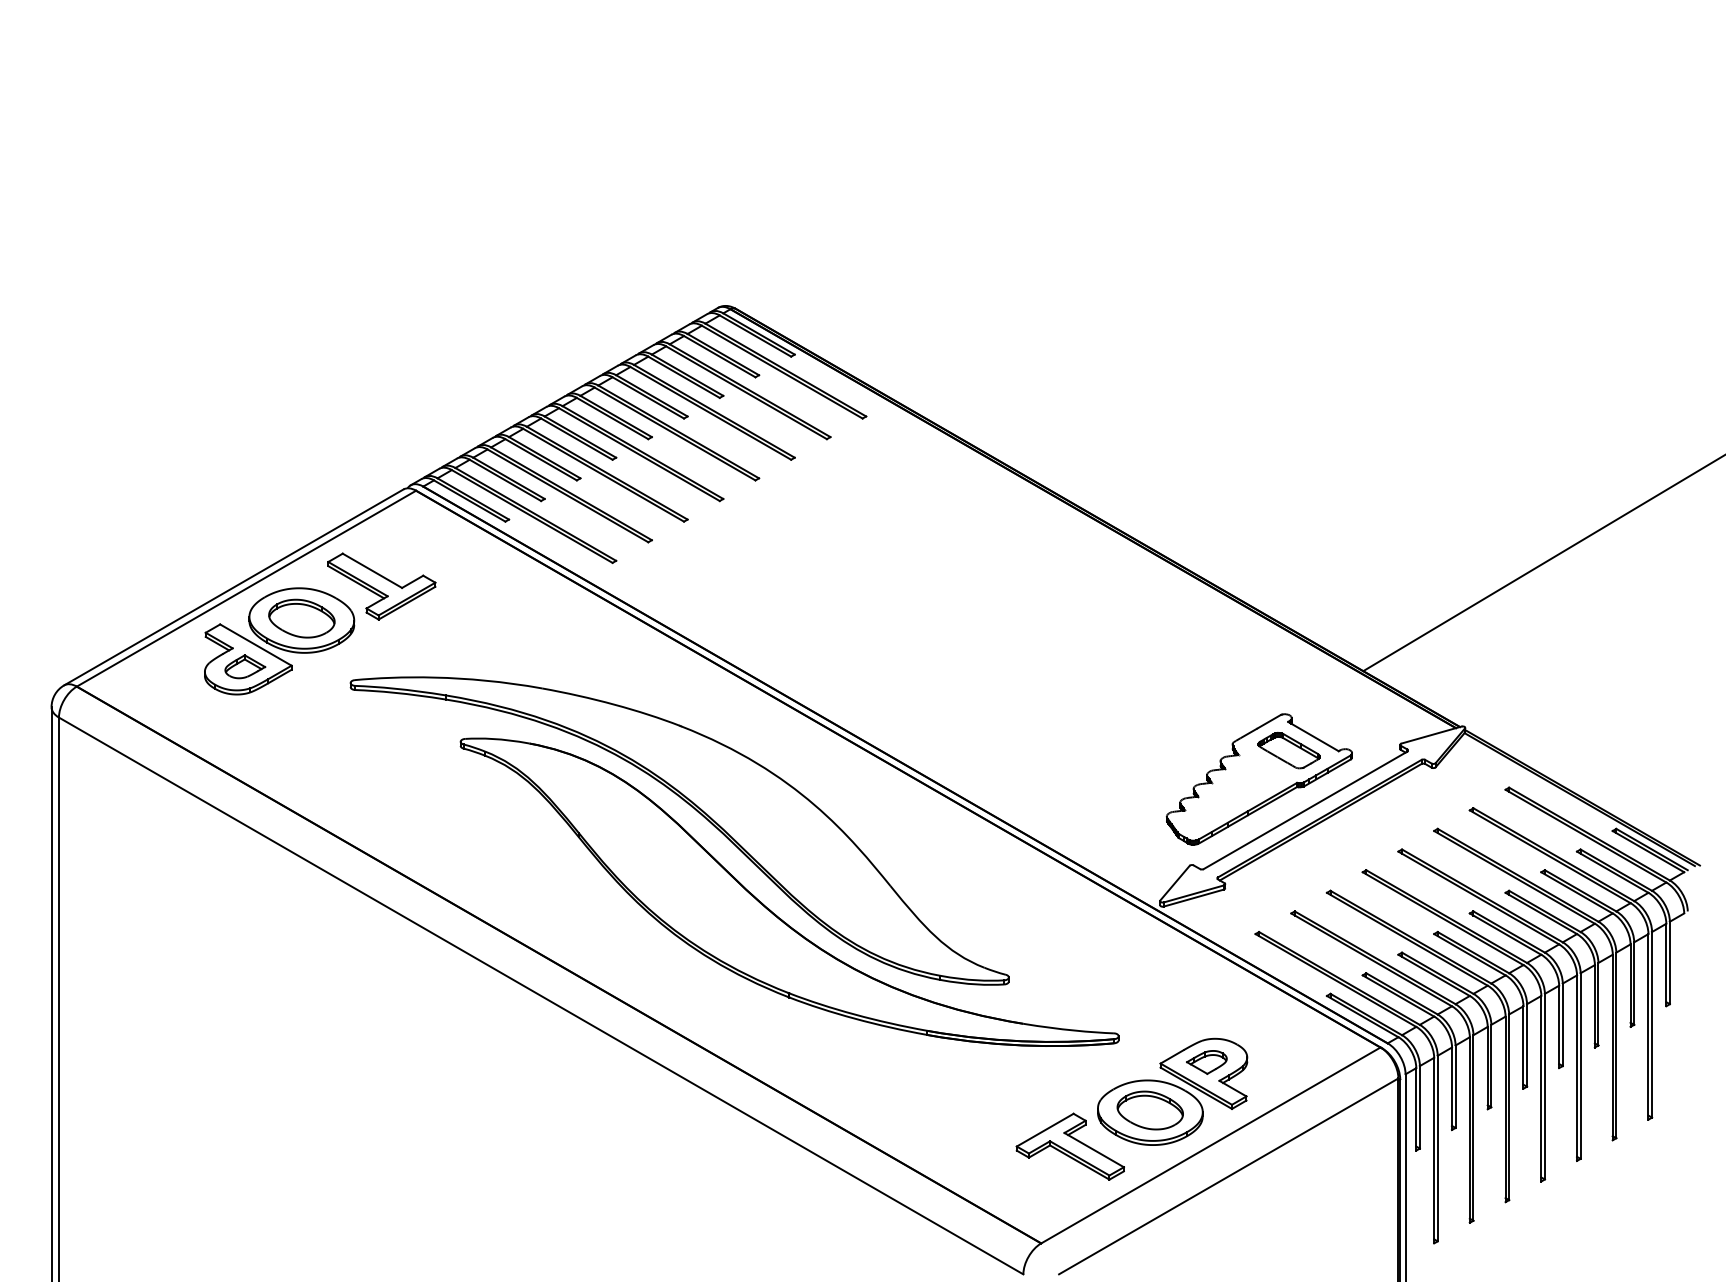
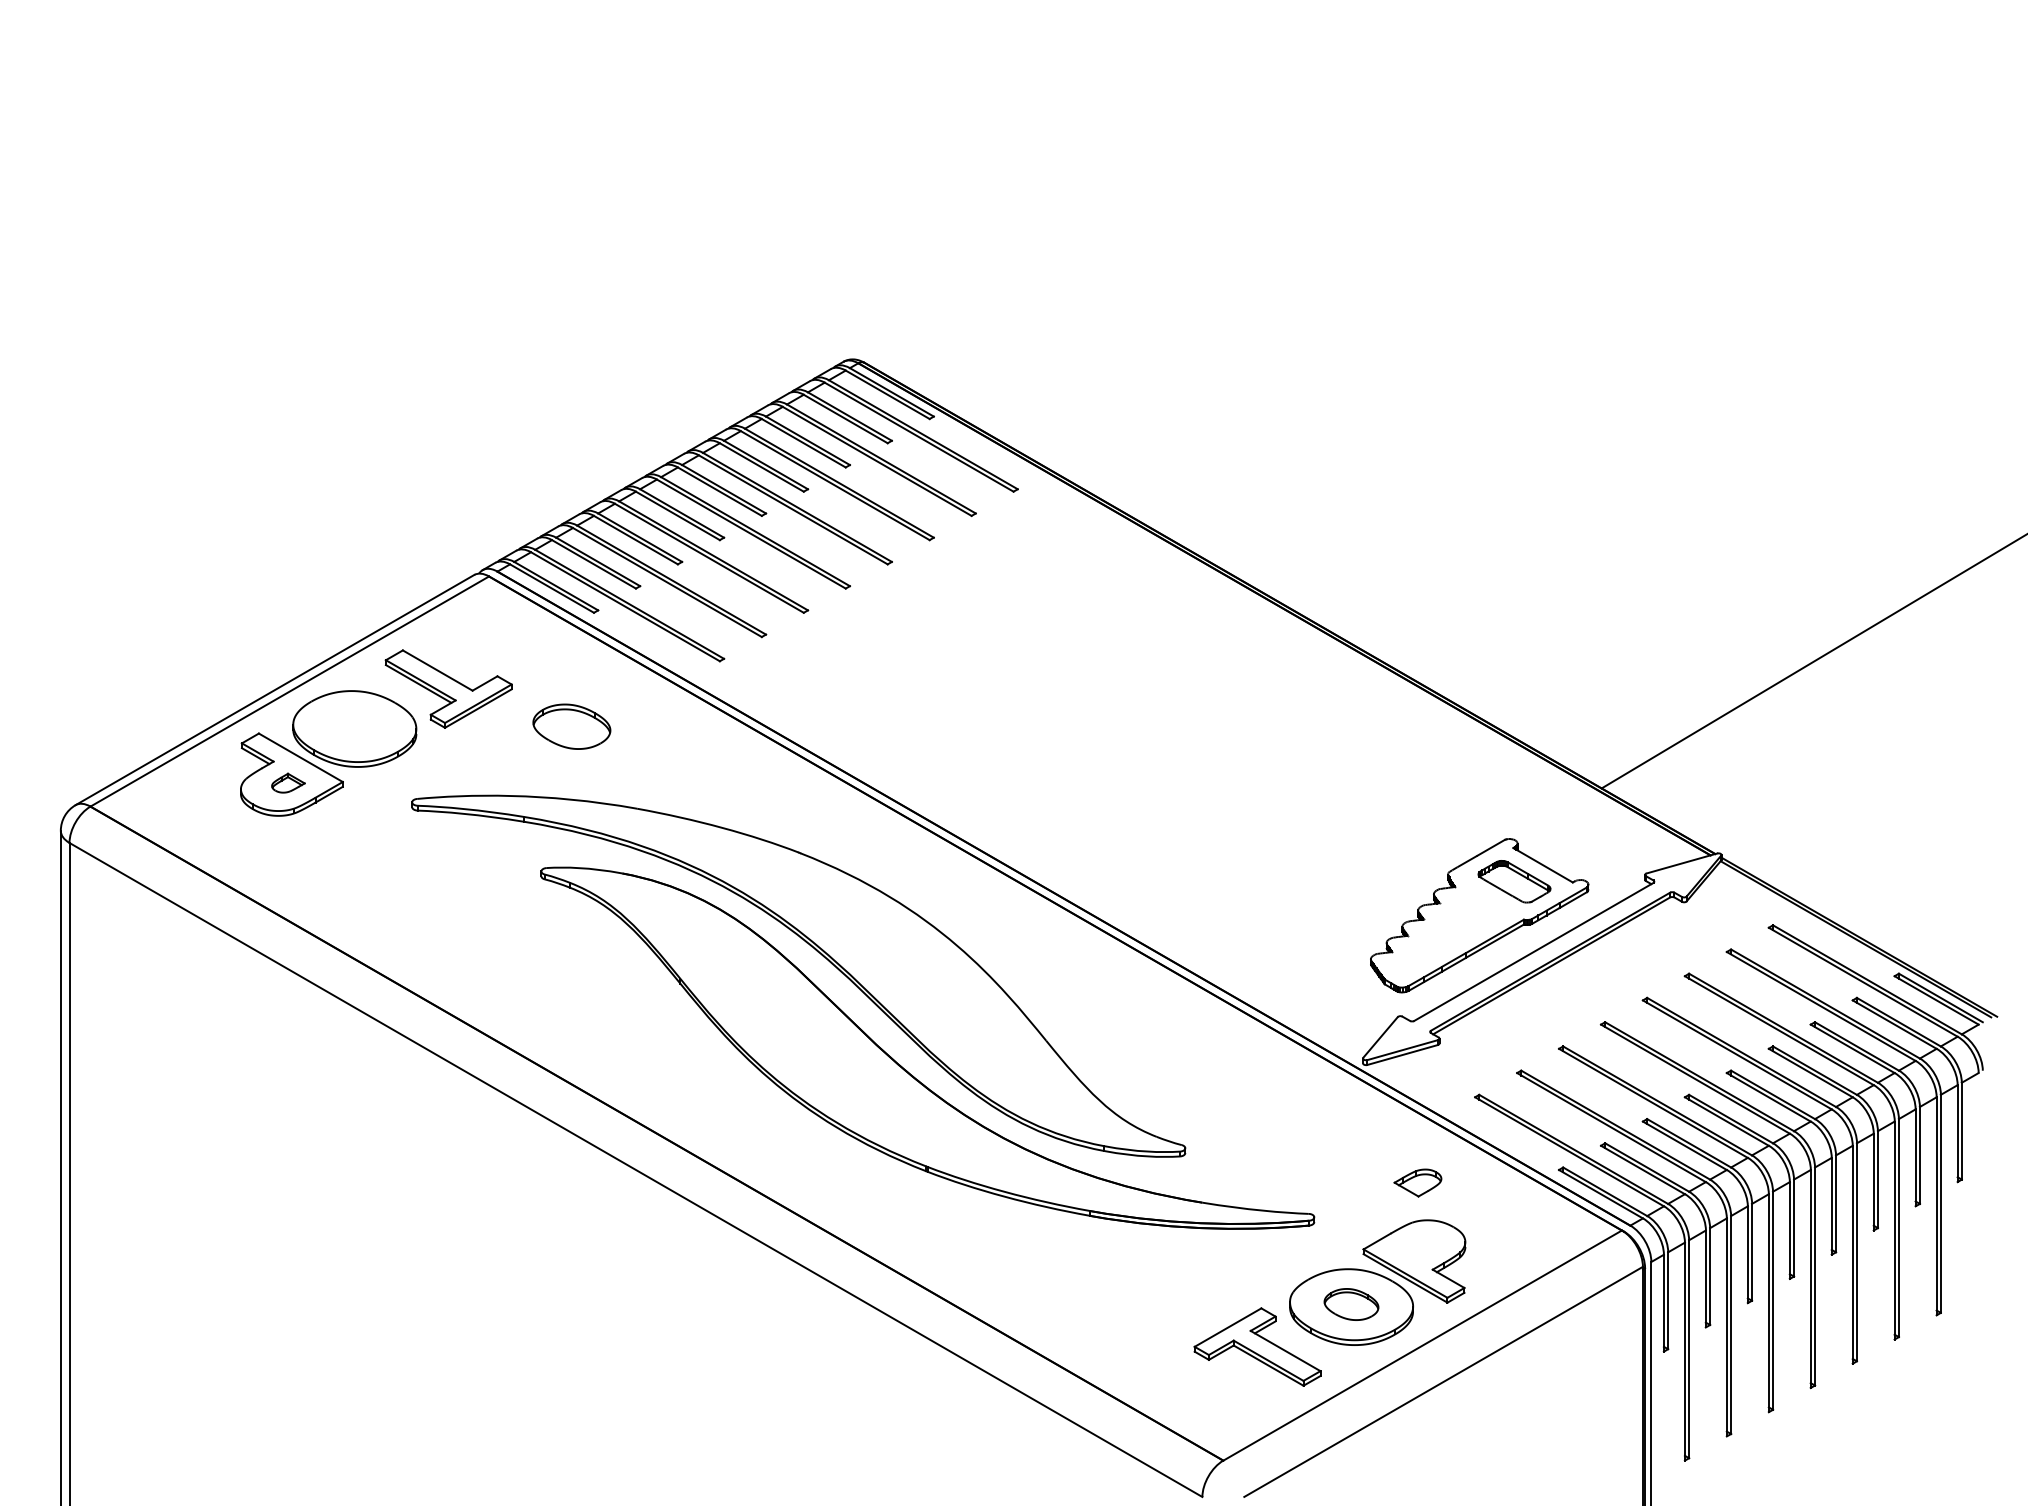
part: (301, 618) -> (571, 726), moved
part: (245, 666) -> (288, 782), size x0.7
part: (1206, 1061) -> (1417, 1182), moved
part: (1150, 1110) -> (1351, 1304), size x0.7

